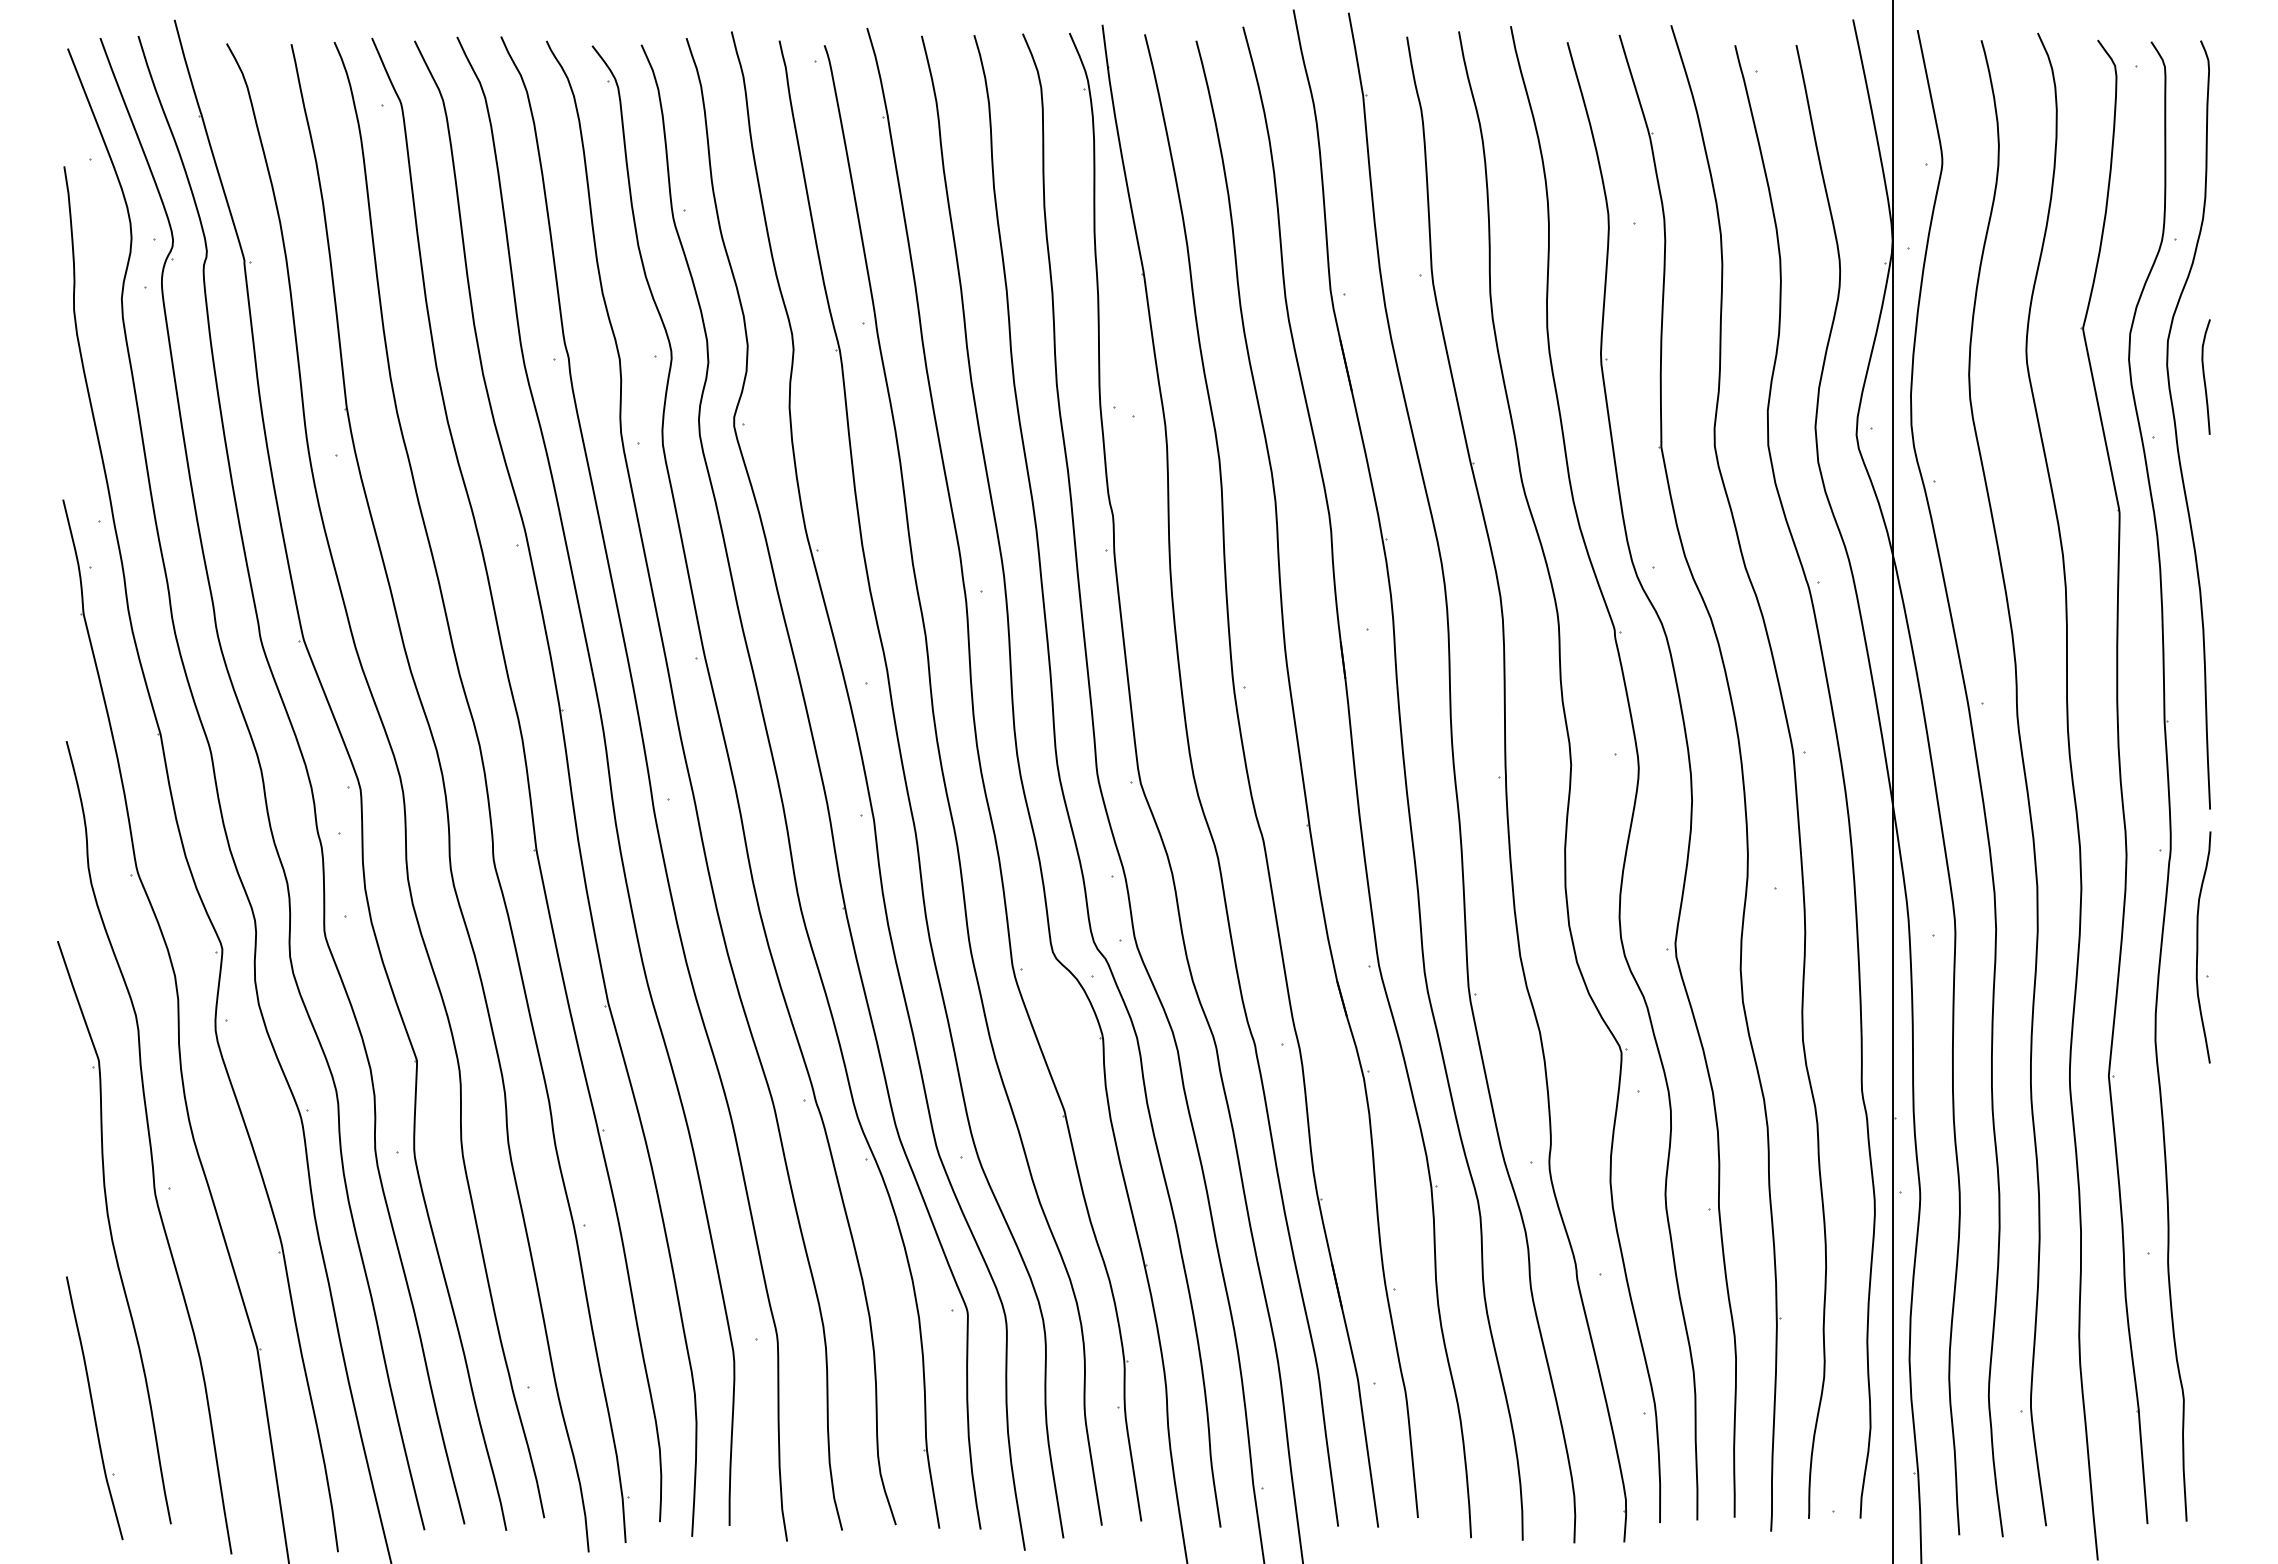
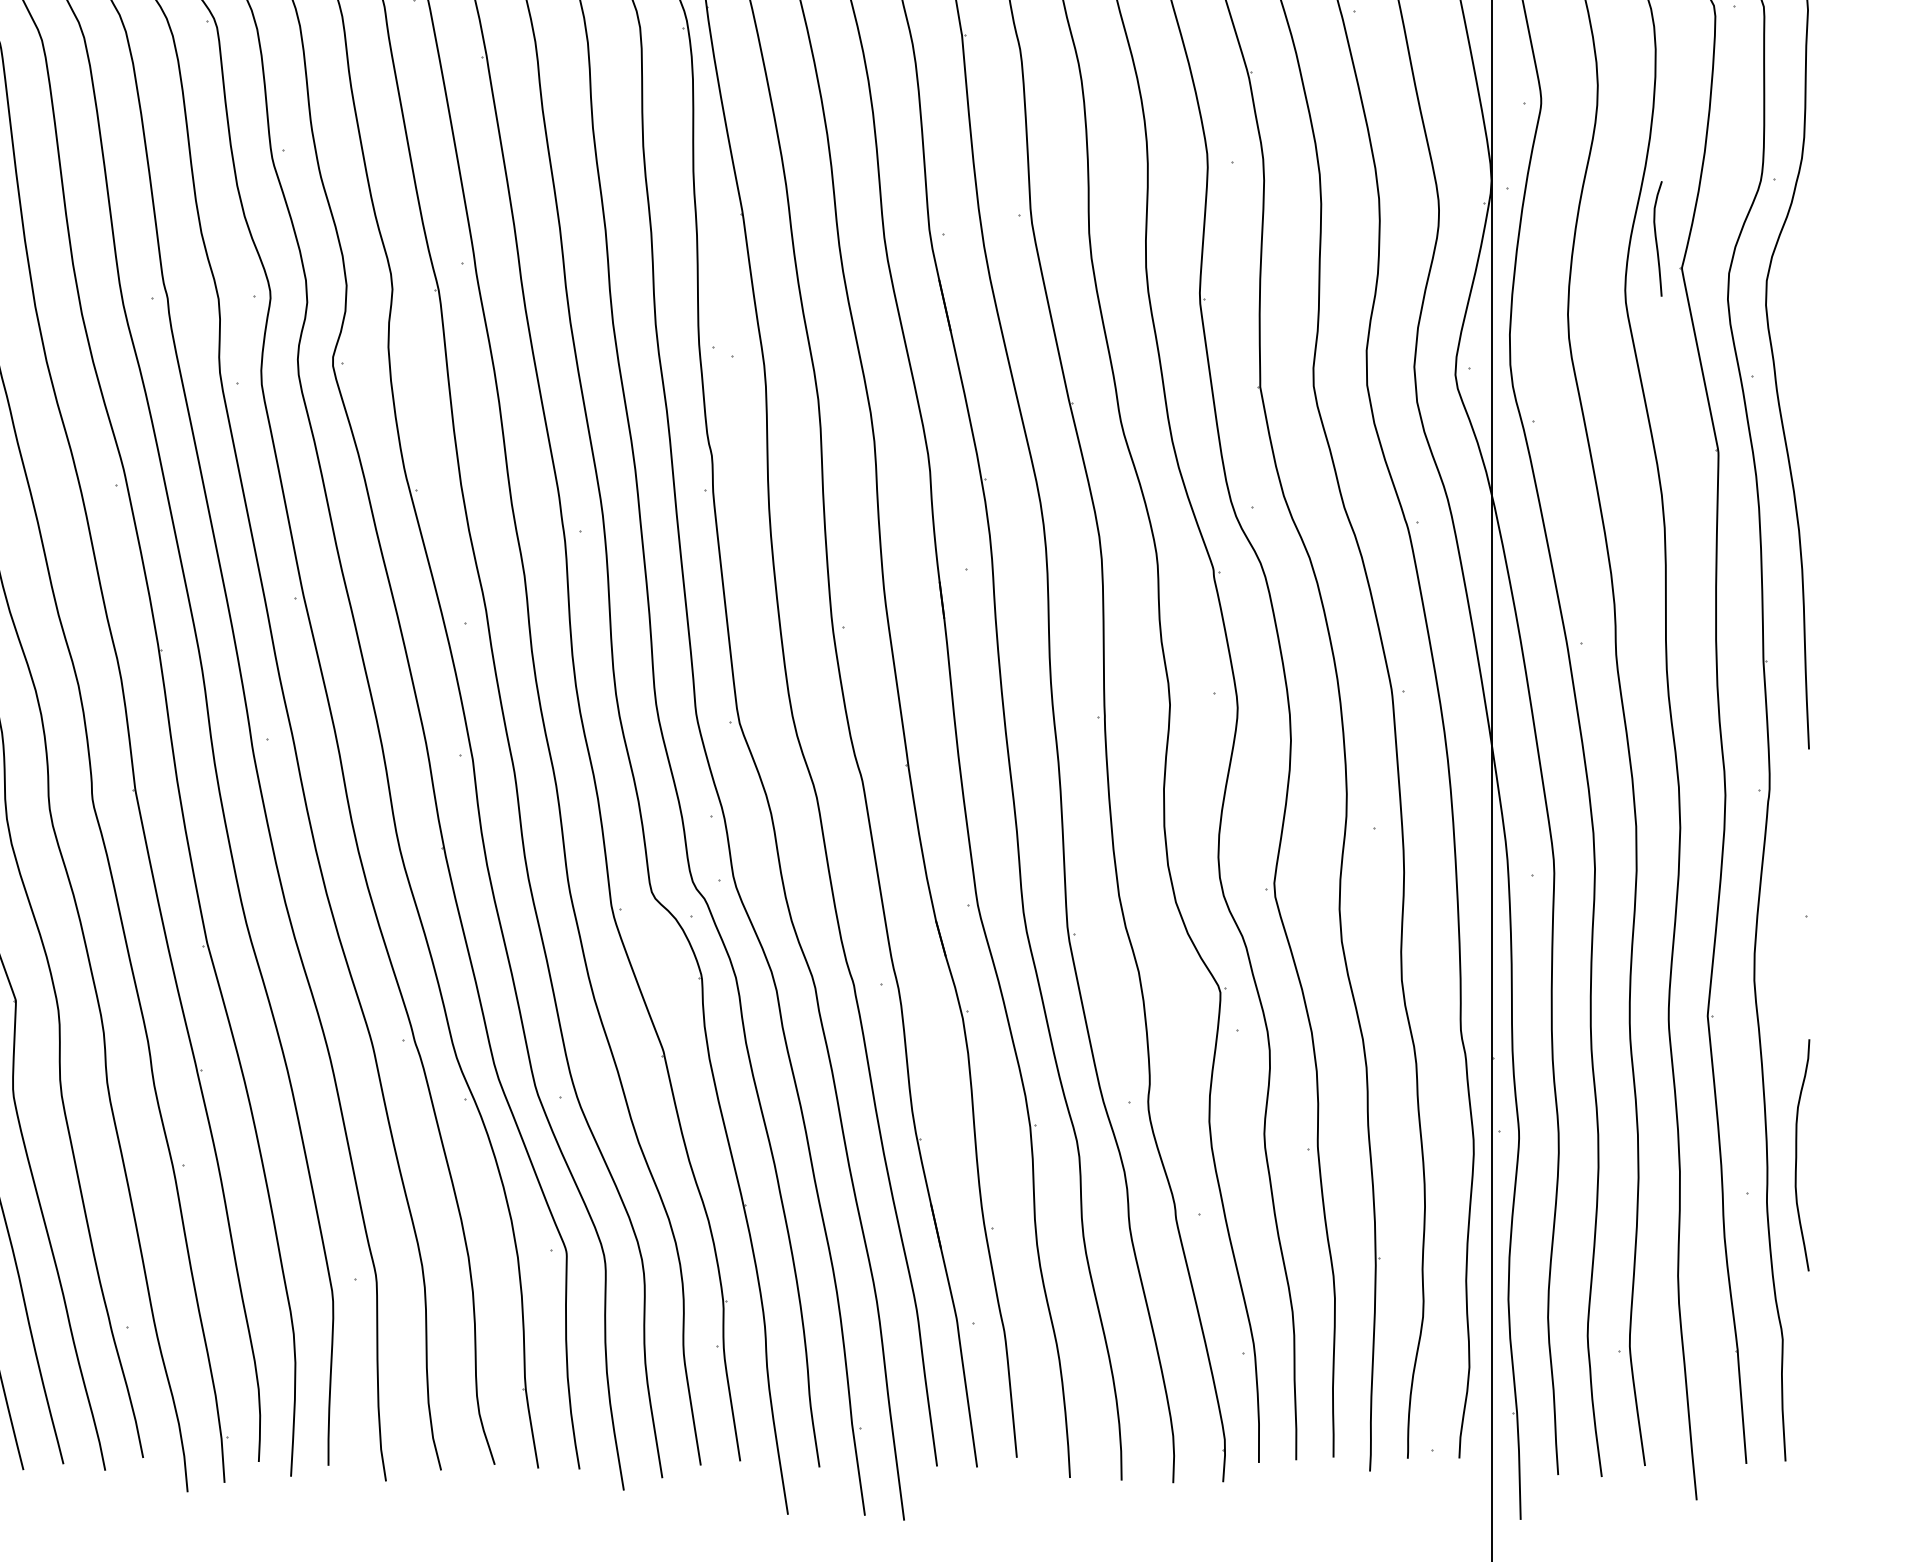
curve: (2204, 376) -> (1656, 238), moved
curve: (2198, 947) -> (1797, 1155), moved

